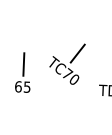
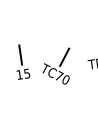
part: (66, 61) -> (56, 65), moved
text: (18, 86) -> (19, 74), 65 -> 15

